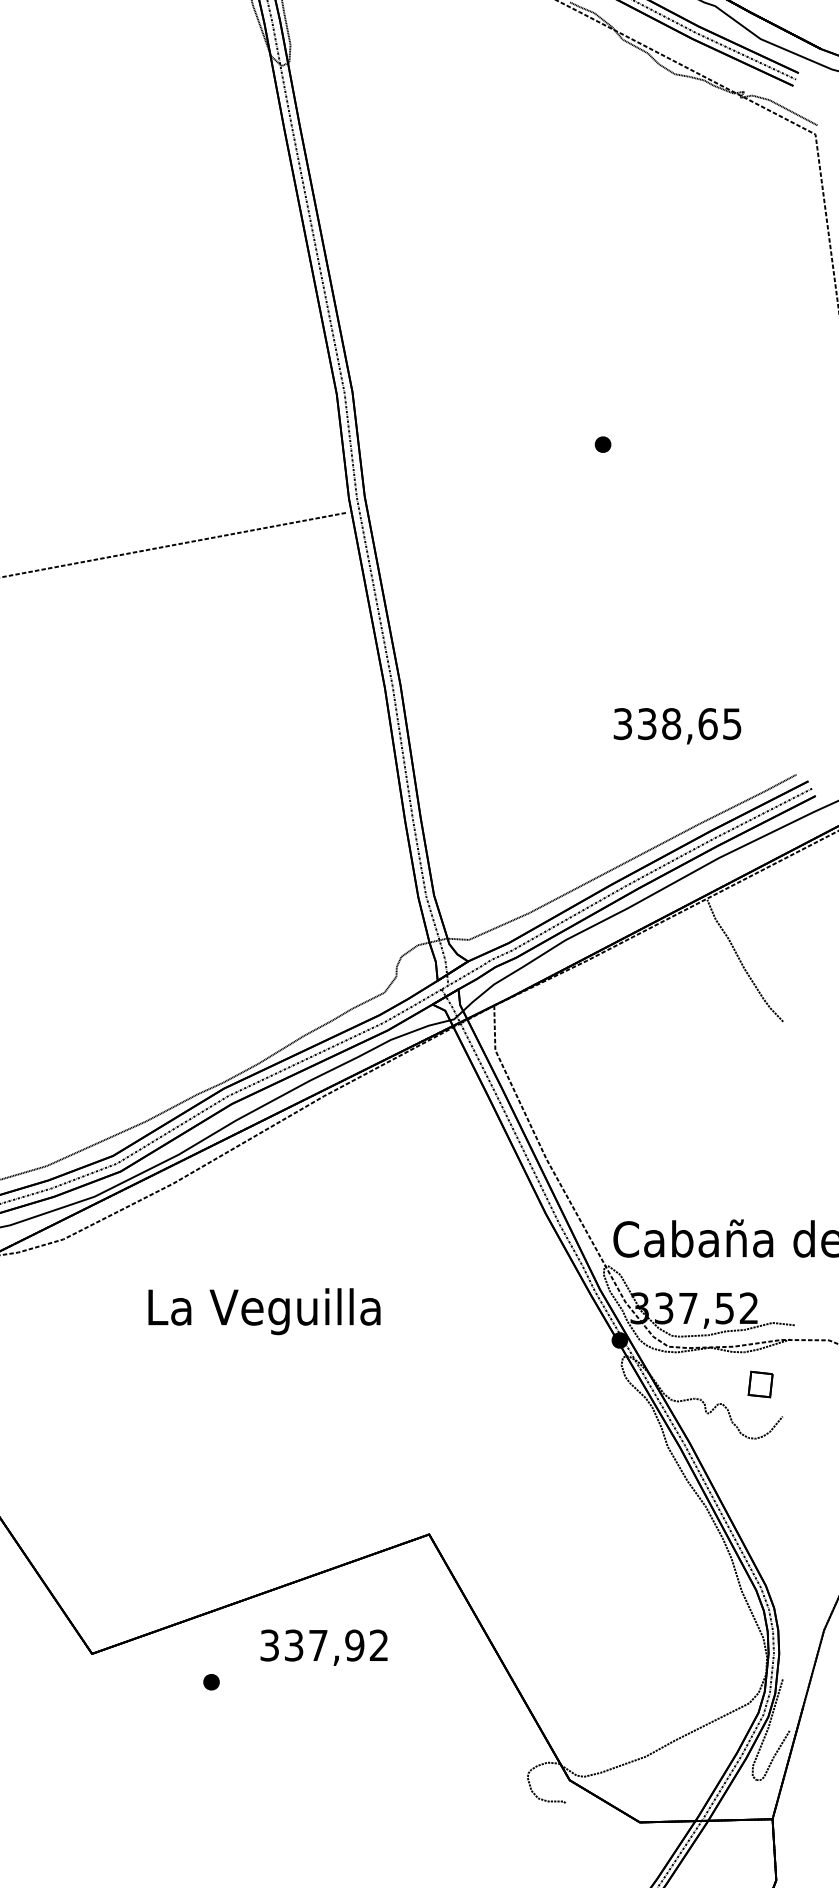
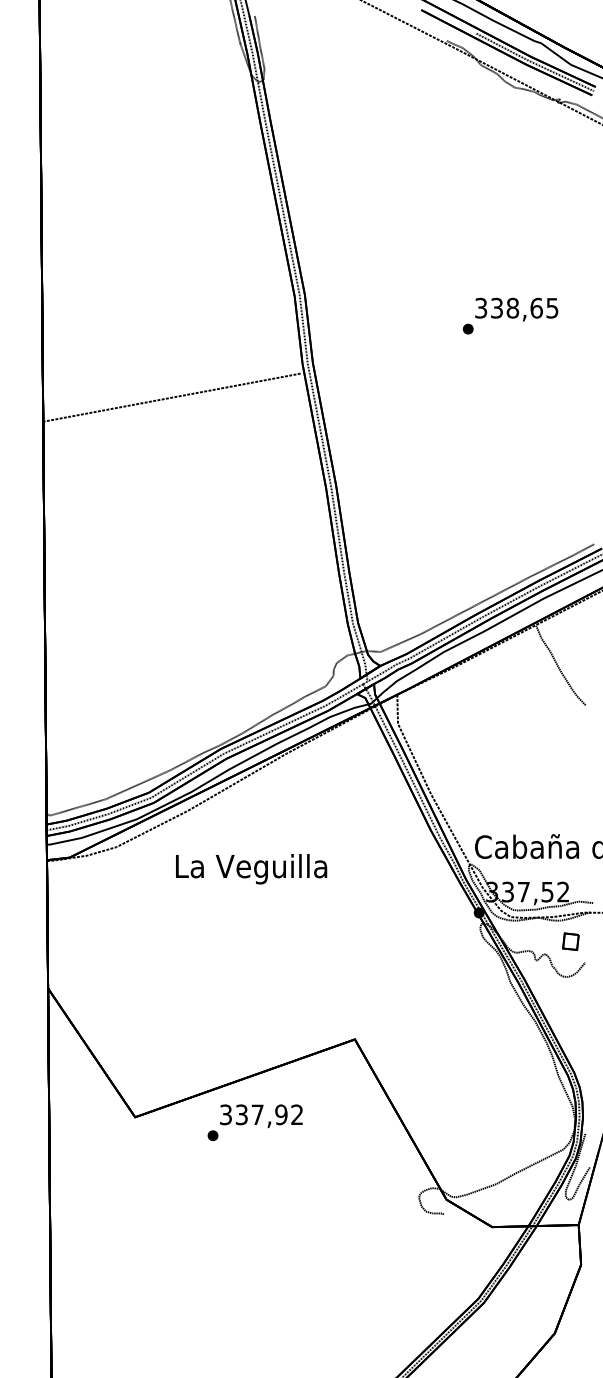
text: (677, 725) -> (516, 309), moved
text: (264, 1312) -> (251, 869), moved
text: (324, 1648) -> (261, 1116), moved

